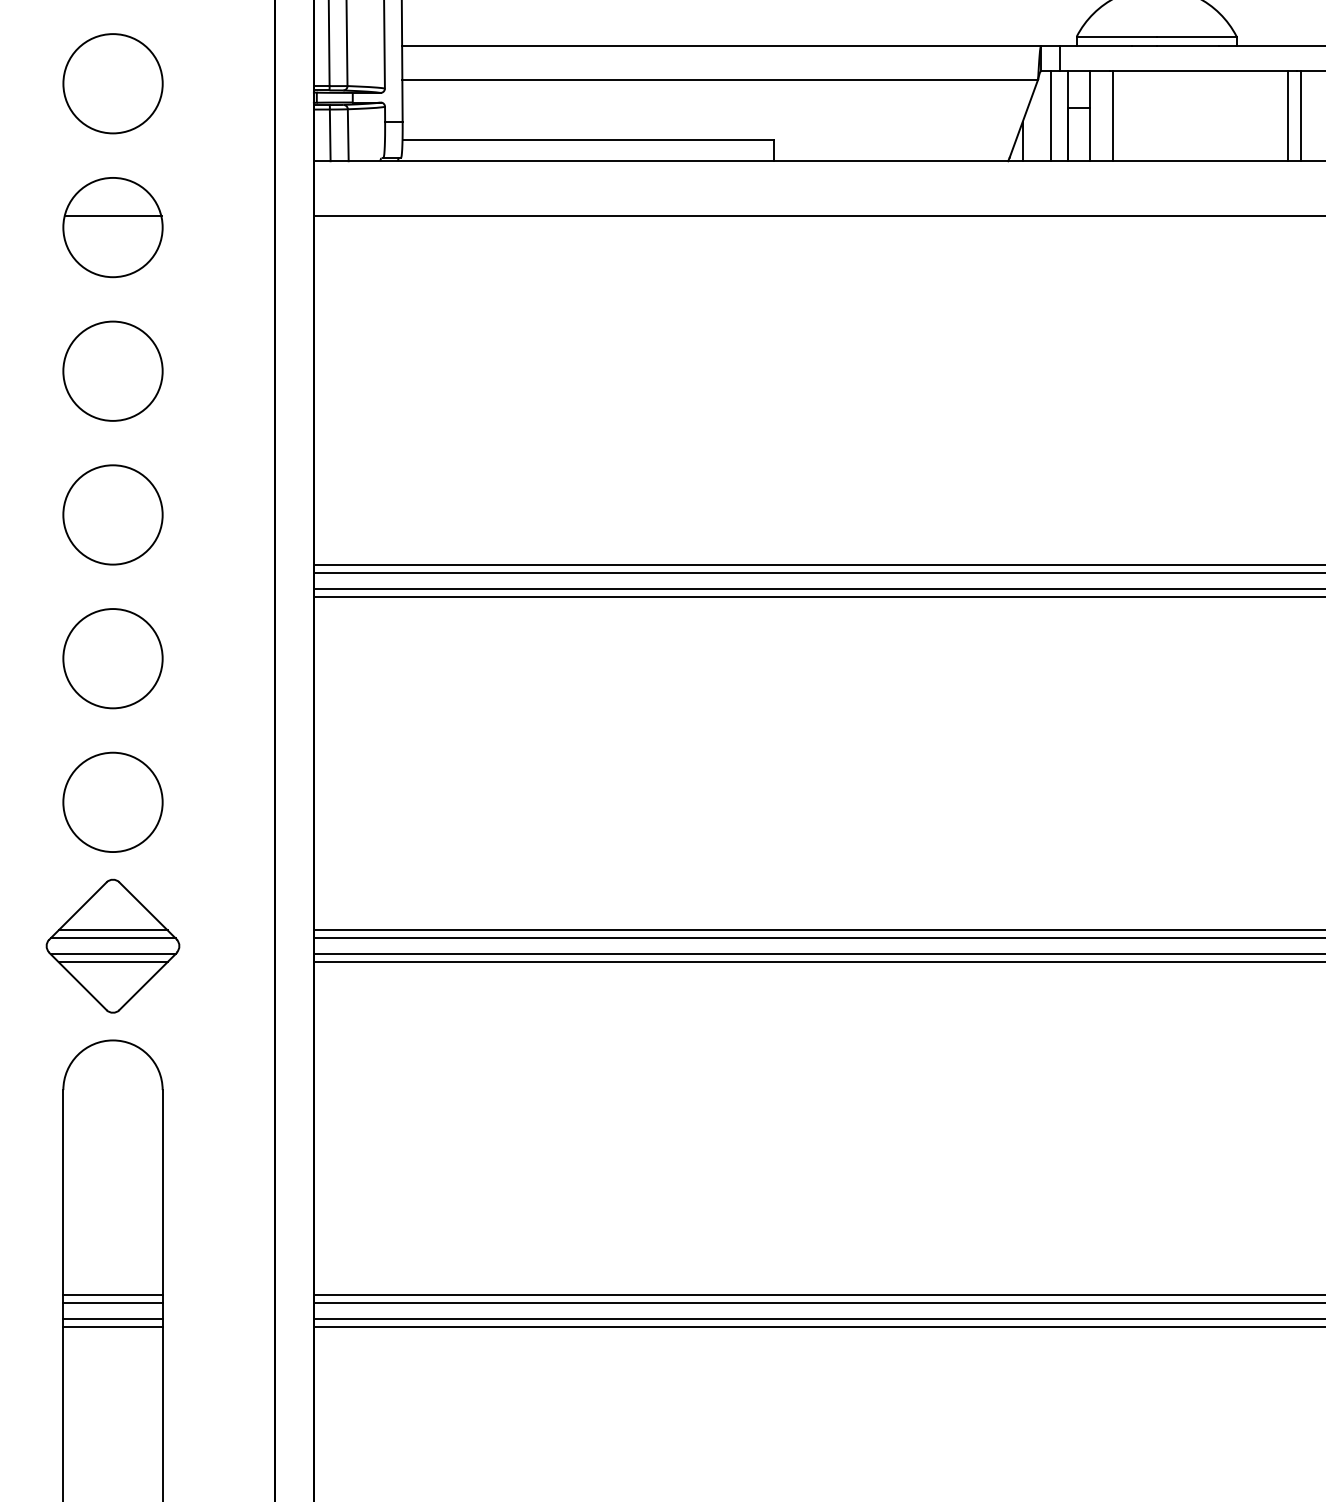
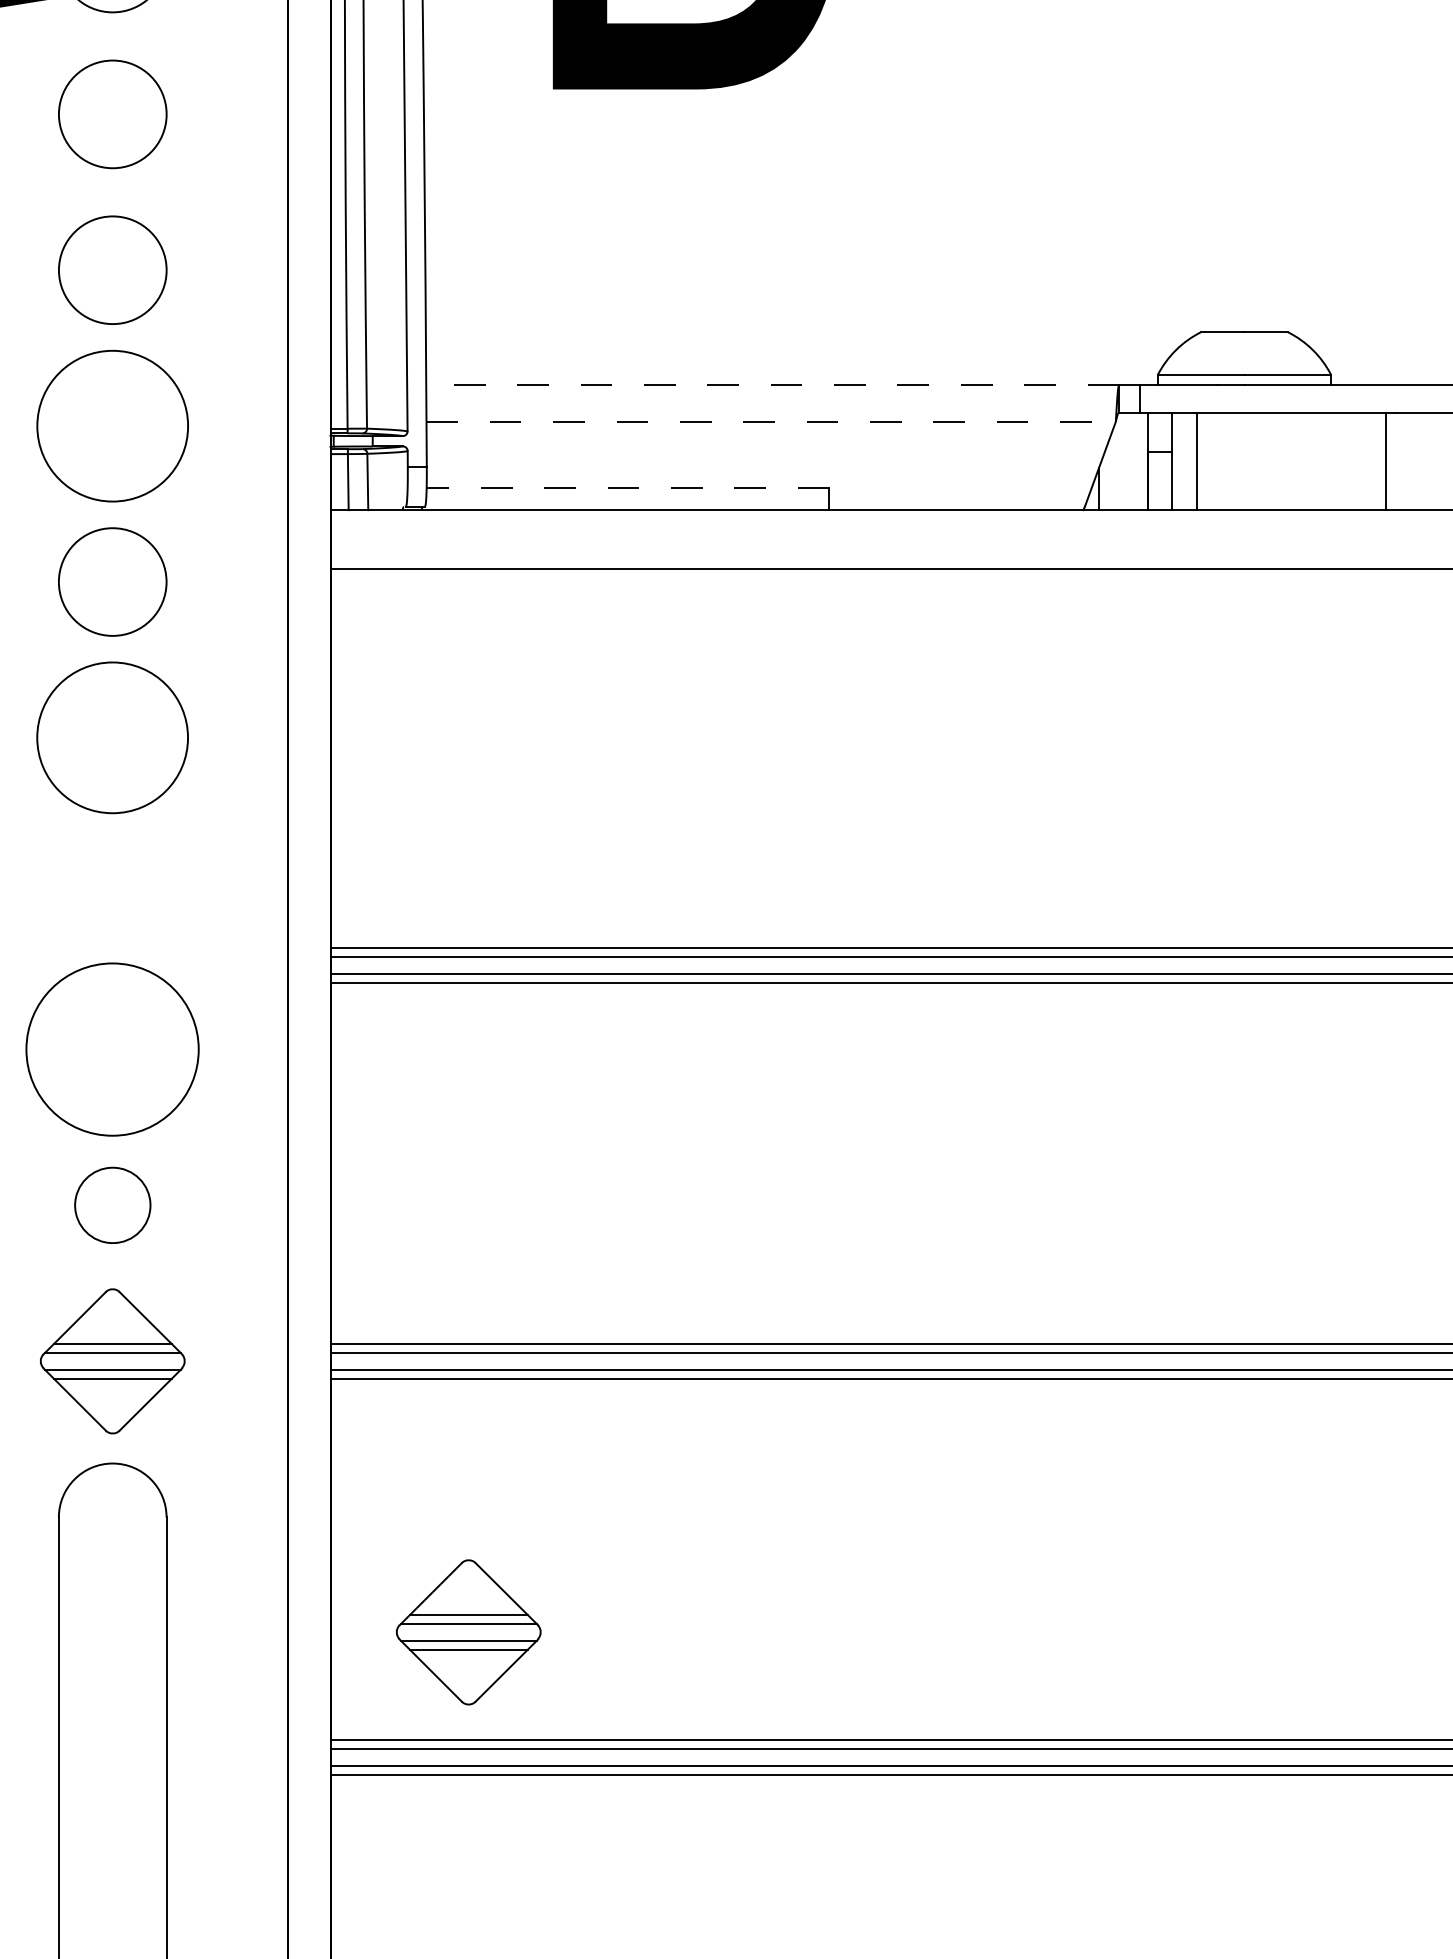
line: (721, 45) -> (772, 384), solid -> dashed
line: (720, 79) -> (771, 421), solid -> dashed
circle: (112, 83) -> (112, 425), size x1.4
line: (1050, 116) -> (1129, 461), removed
line: (1300, 116) -> (1400, 461), removed
line: (587, 140) -> (627, 487), solid -> dashed
line: (112, 215) -> (112, 569), removed
circle: (112, 370) -> (112, 737), size x1.4
circle: (112, 514) -> (112, 893), removed
circle: (112, 658) -> (112, 1049), size x1.6
circle: (112, 802) -> (112, 1205), size x0.7
part: (441, 1196) -> (468, 1632), added
line: (112, 1295) -> (112, 1740), removed
line: (112, 1303) -> (112, 1748), removed
line: (112, 1319) -> (112, 1766), removed
line: (112, 1327) -> (112, 1774), removed

